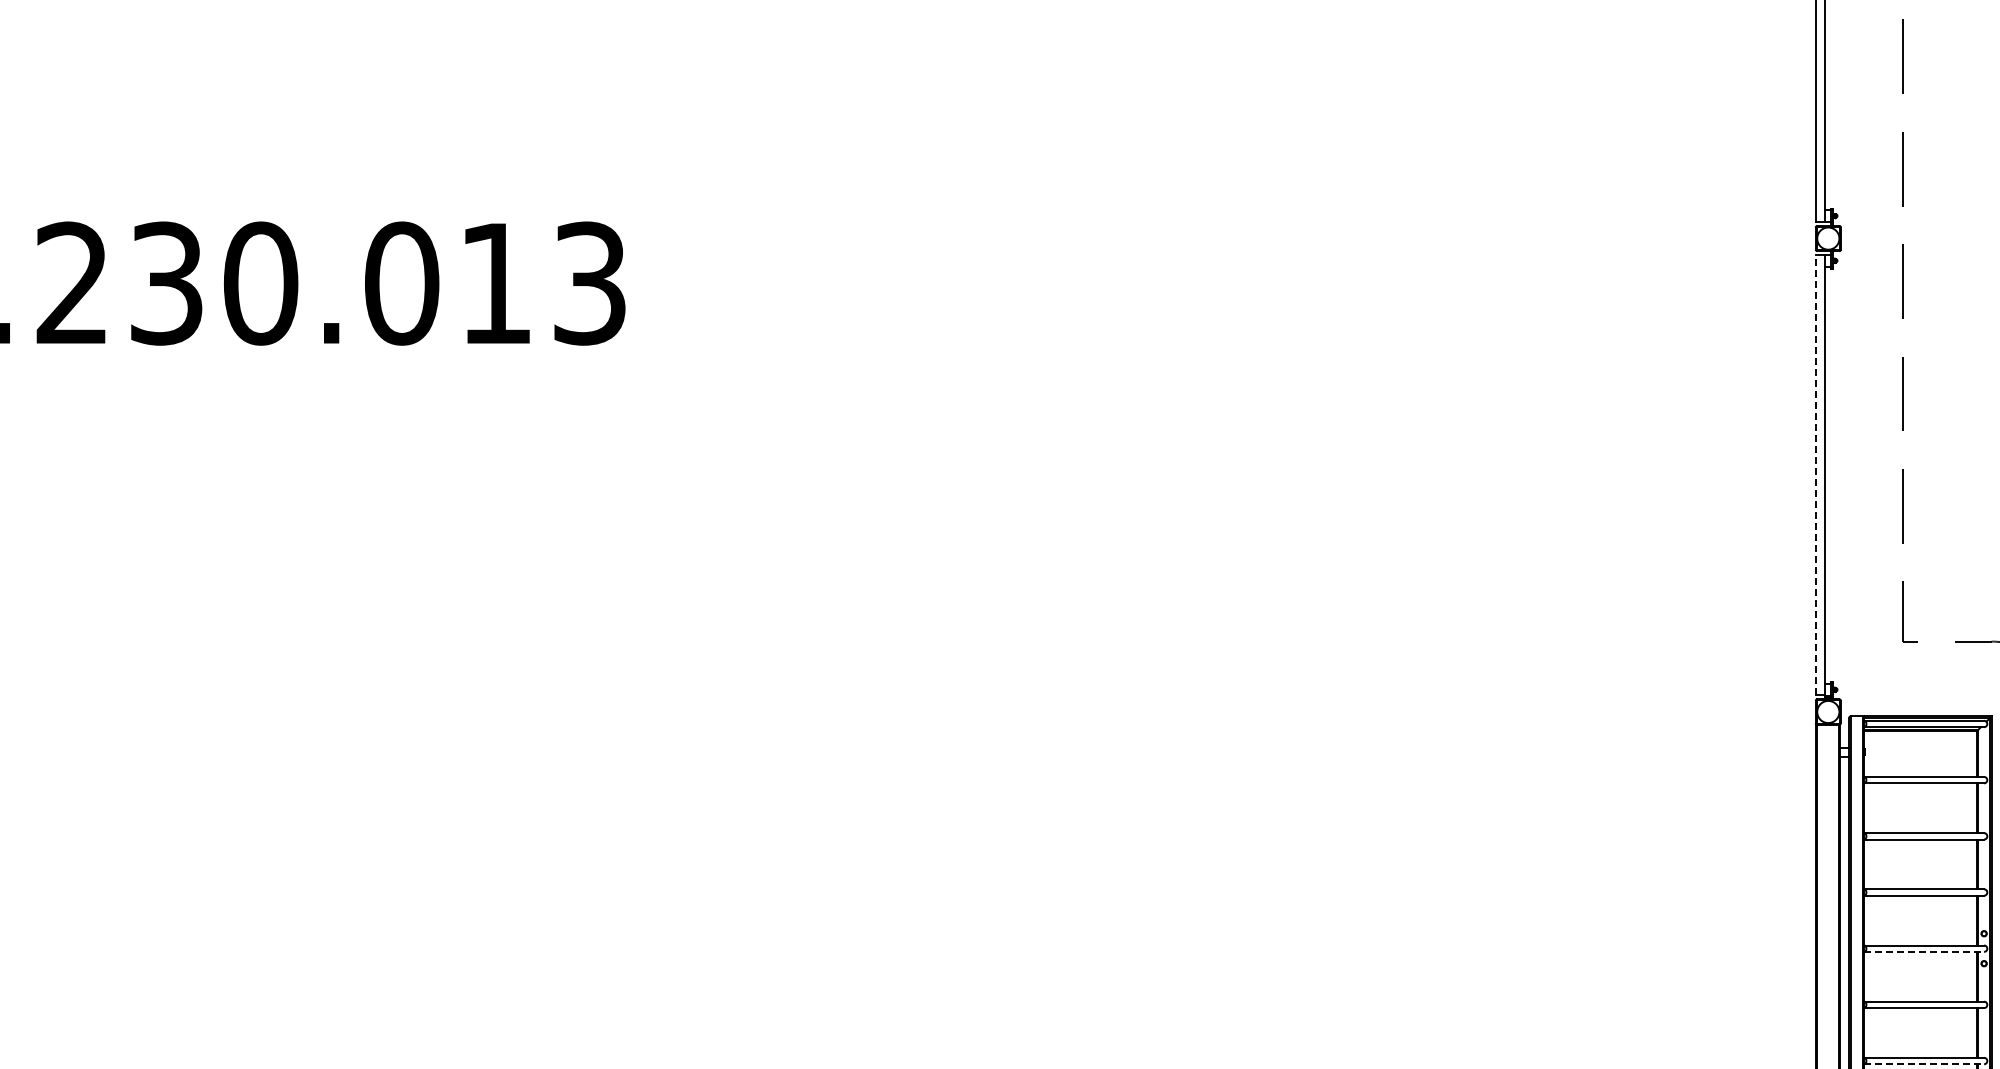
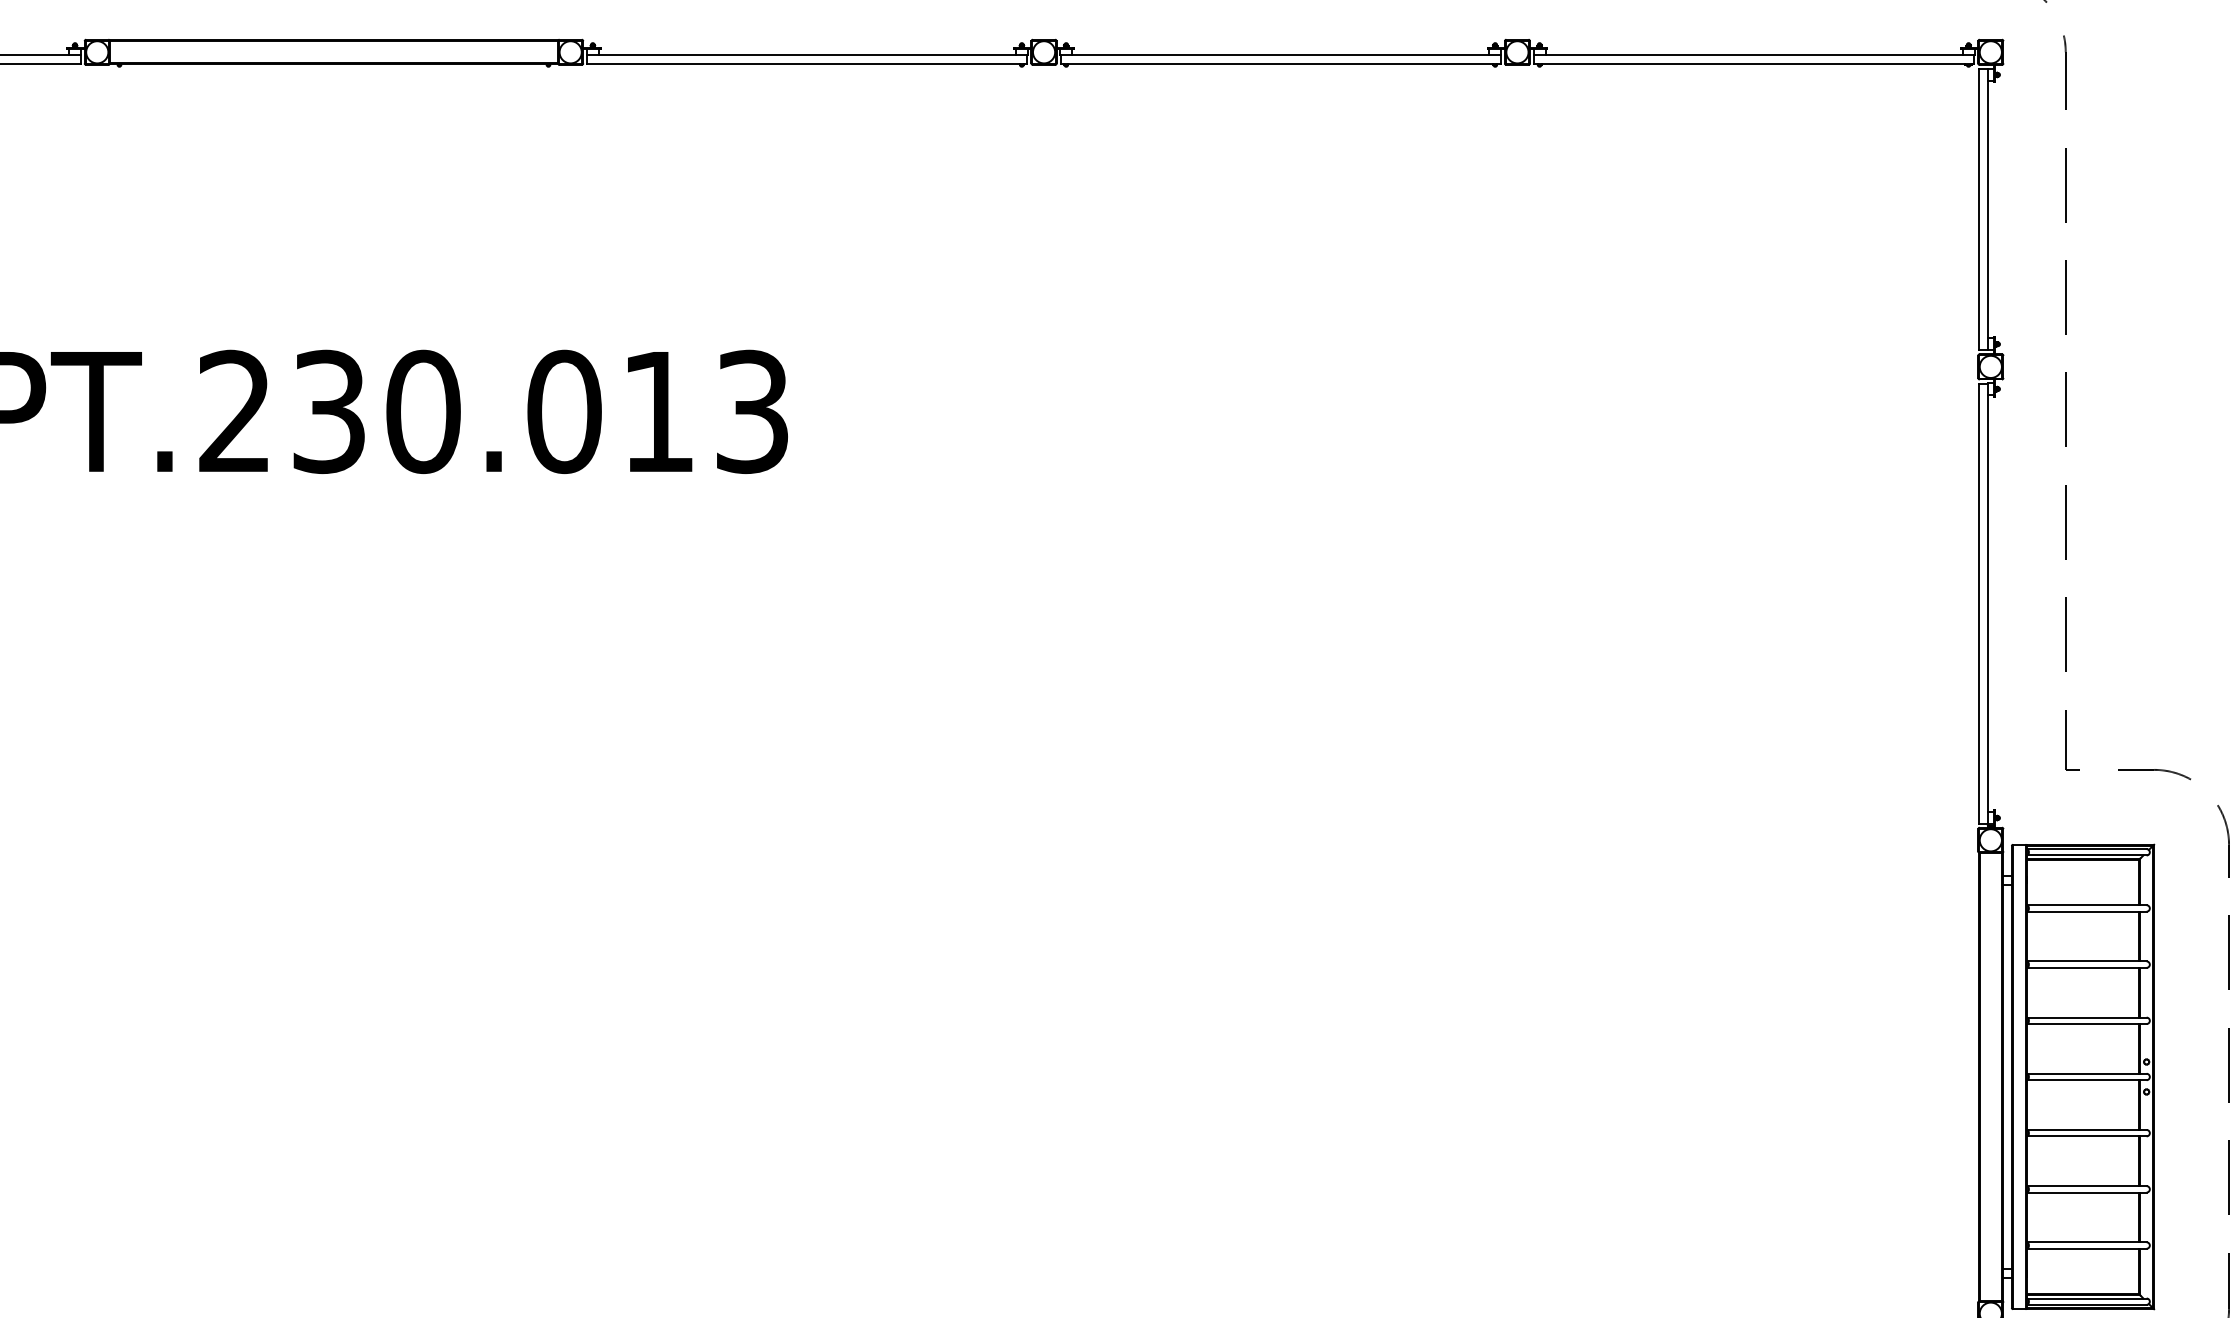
line: (1815, 475) -> (1978, 603), dashed -> solid
line: (1923, 952) -> (2086, 1080), dashed -> solid
line: (1923, 1064) -> (2086, 1192), dashed -> solid

